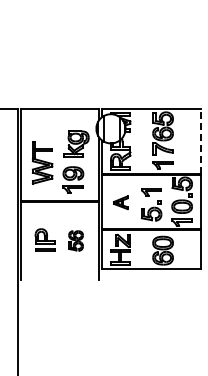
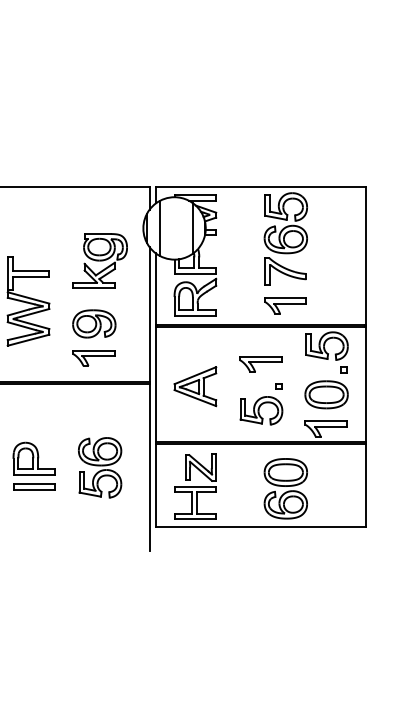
line: (200, 141) -> (365, 255), dashed -> solid
part: (120, 202) -> (194, 385), size x1.43
part: (75, 240) -> (98, 467), size x1.43

